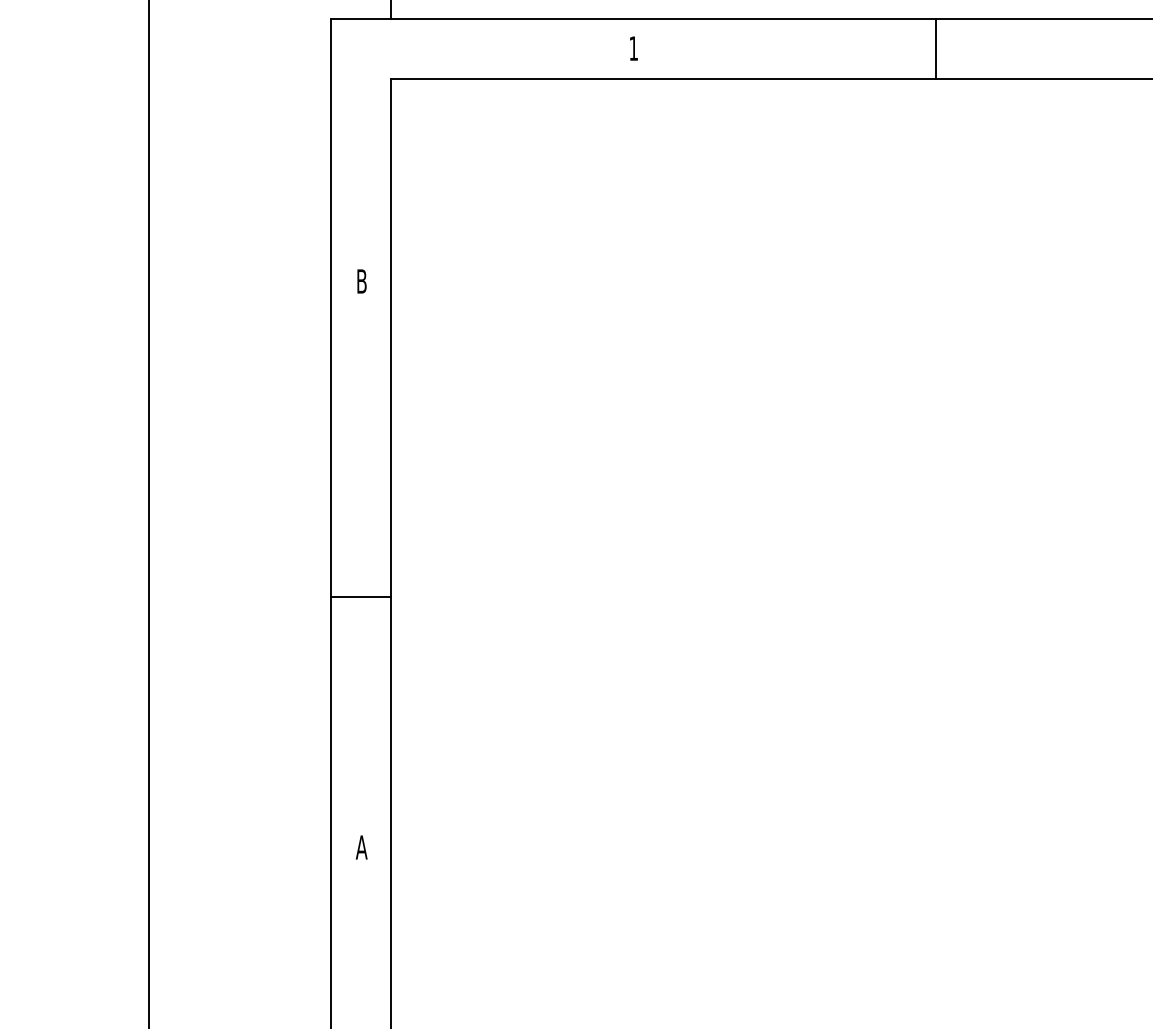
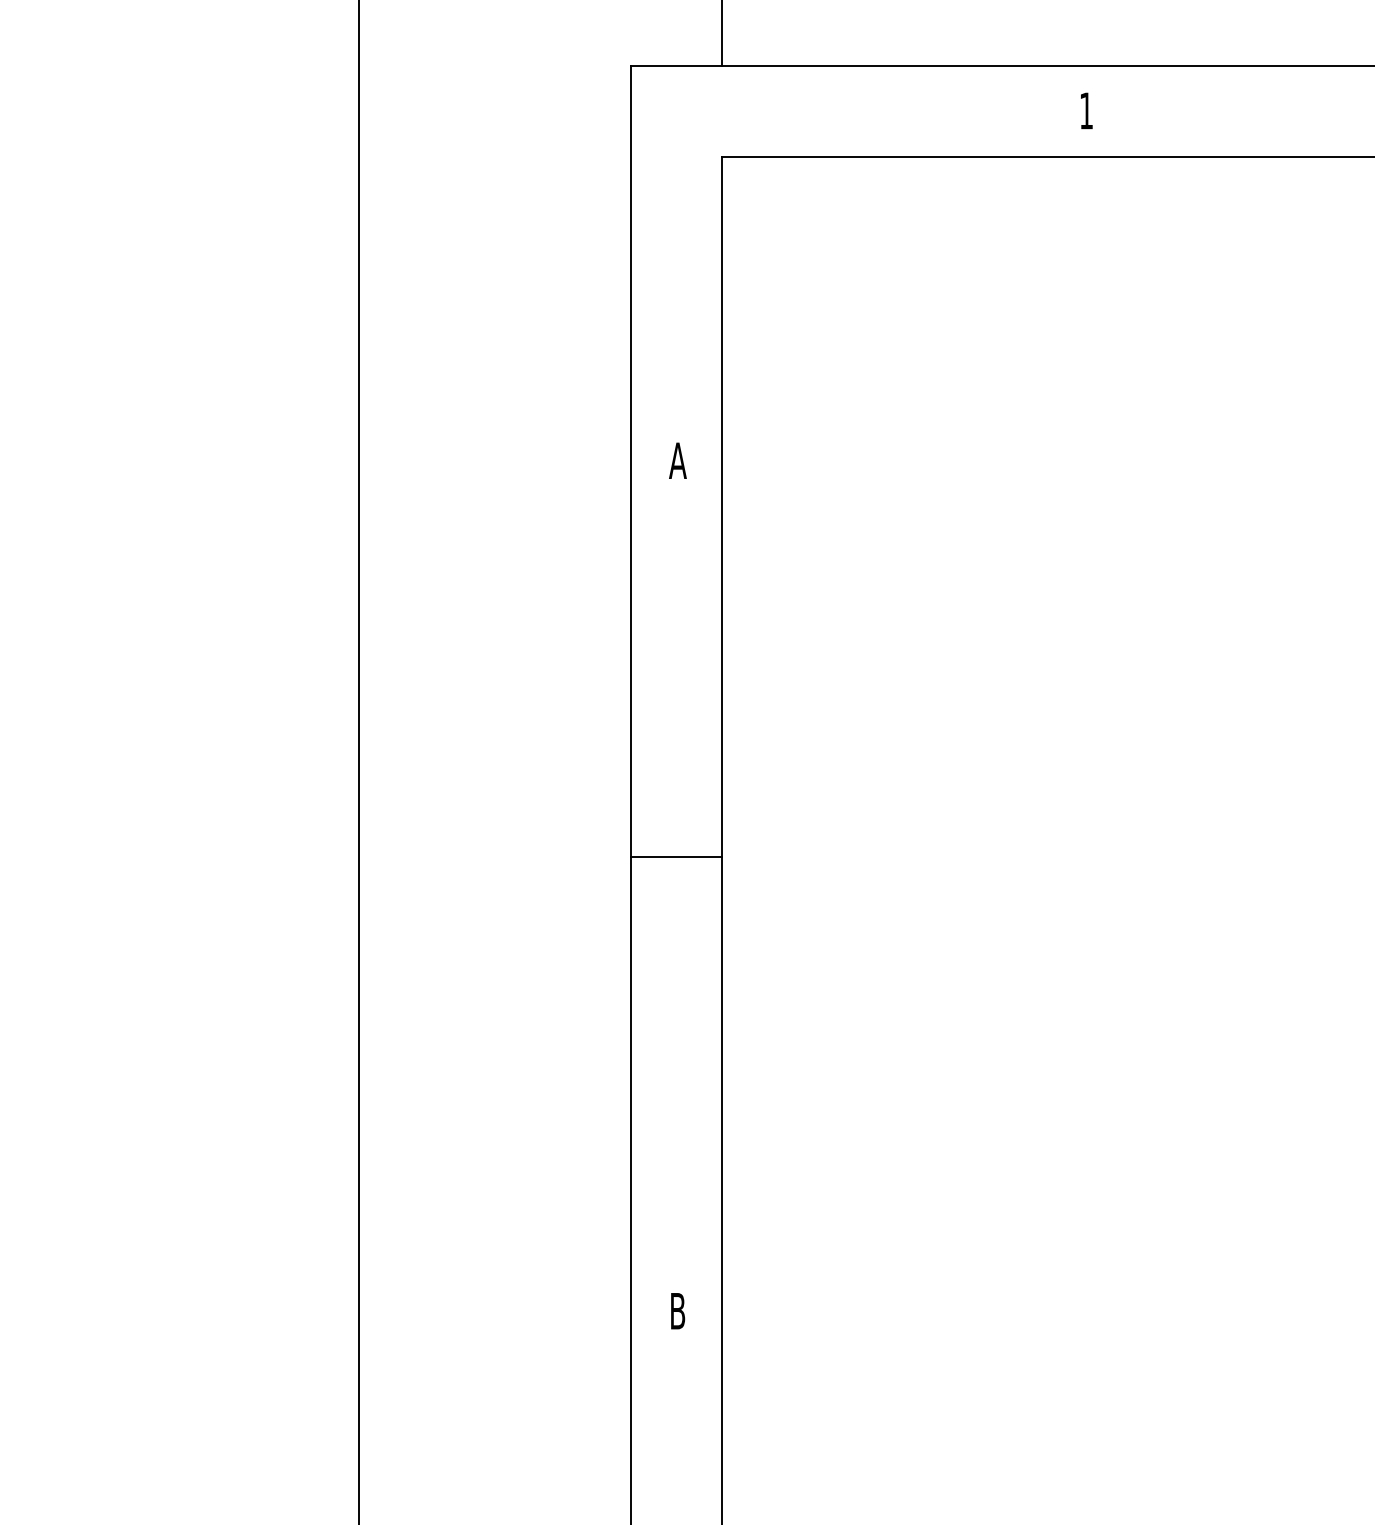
text: (361, 281) -> (677, 460), B -> A
line: (360, 597) -> (675, 857), moved
text: (361, 847) -> (677, 1311), A -> B

